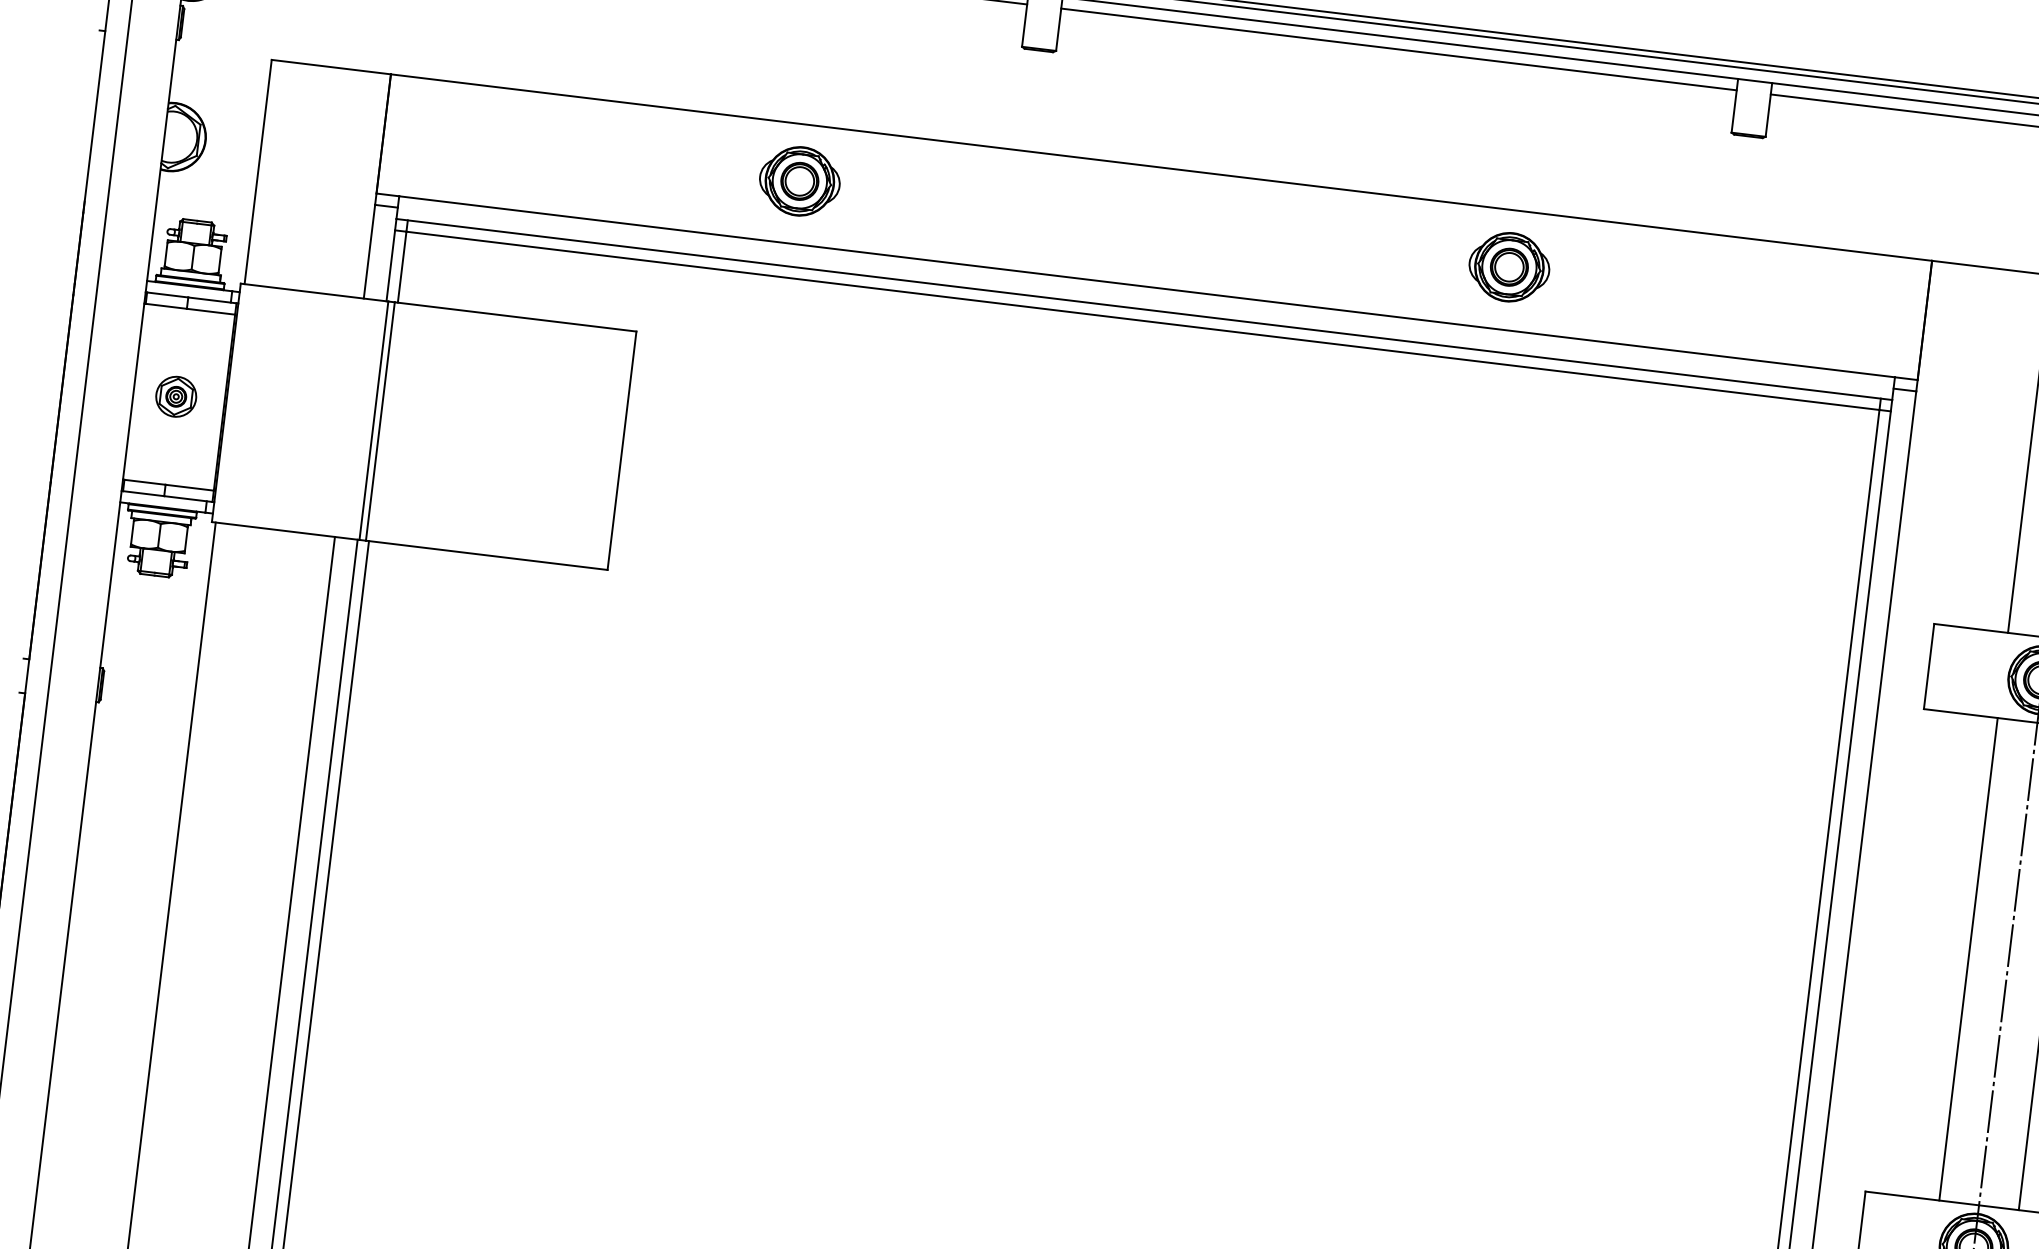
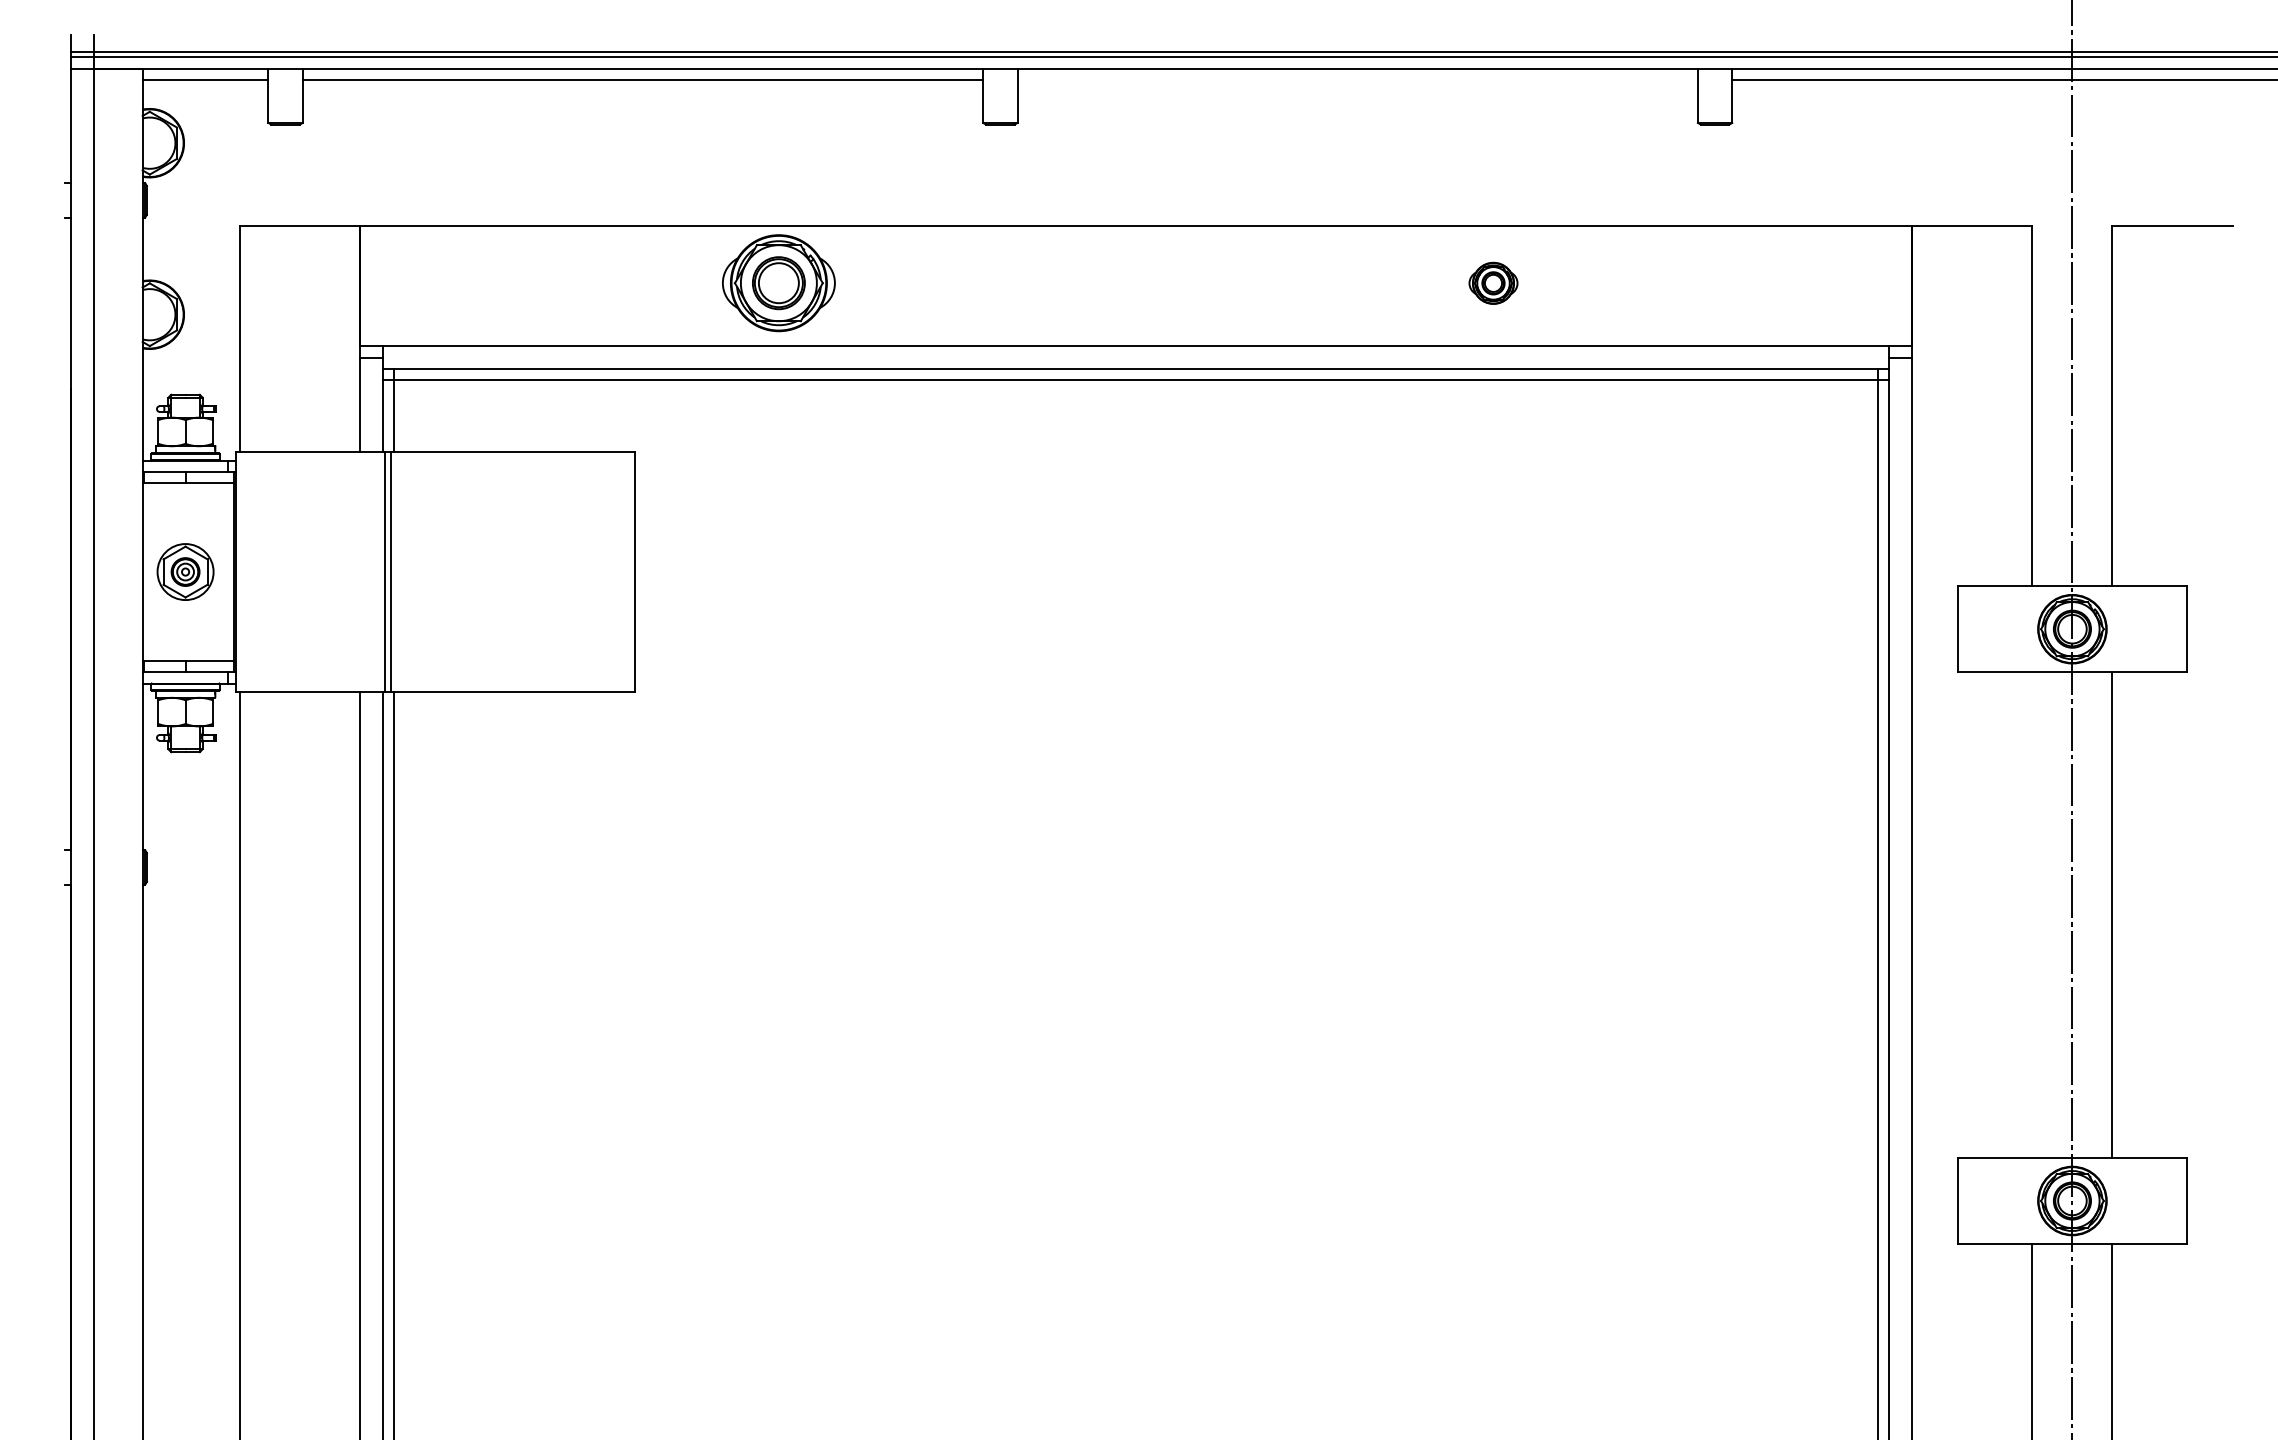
line: (1398, 49) -> (1357, 80), removed
part: (799, 181) -> (778, 283), size x1.4
part: (1509, 267) -> (1493, 283), size x0.6
part: (176, 396) -> (185, 571), size x1.4
line: (1968, 959) -> (2032, 915), removed

